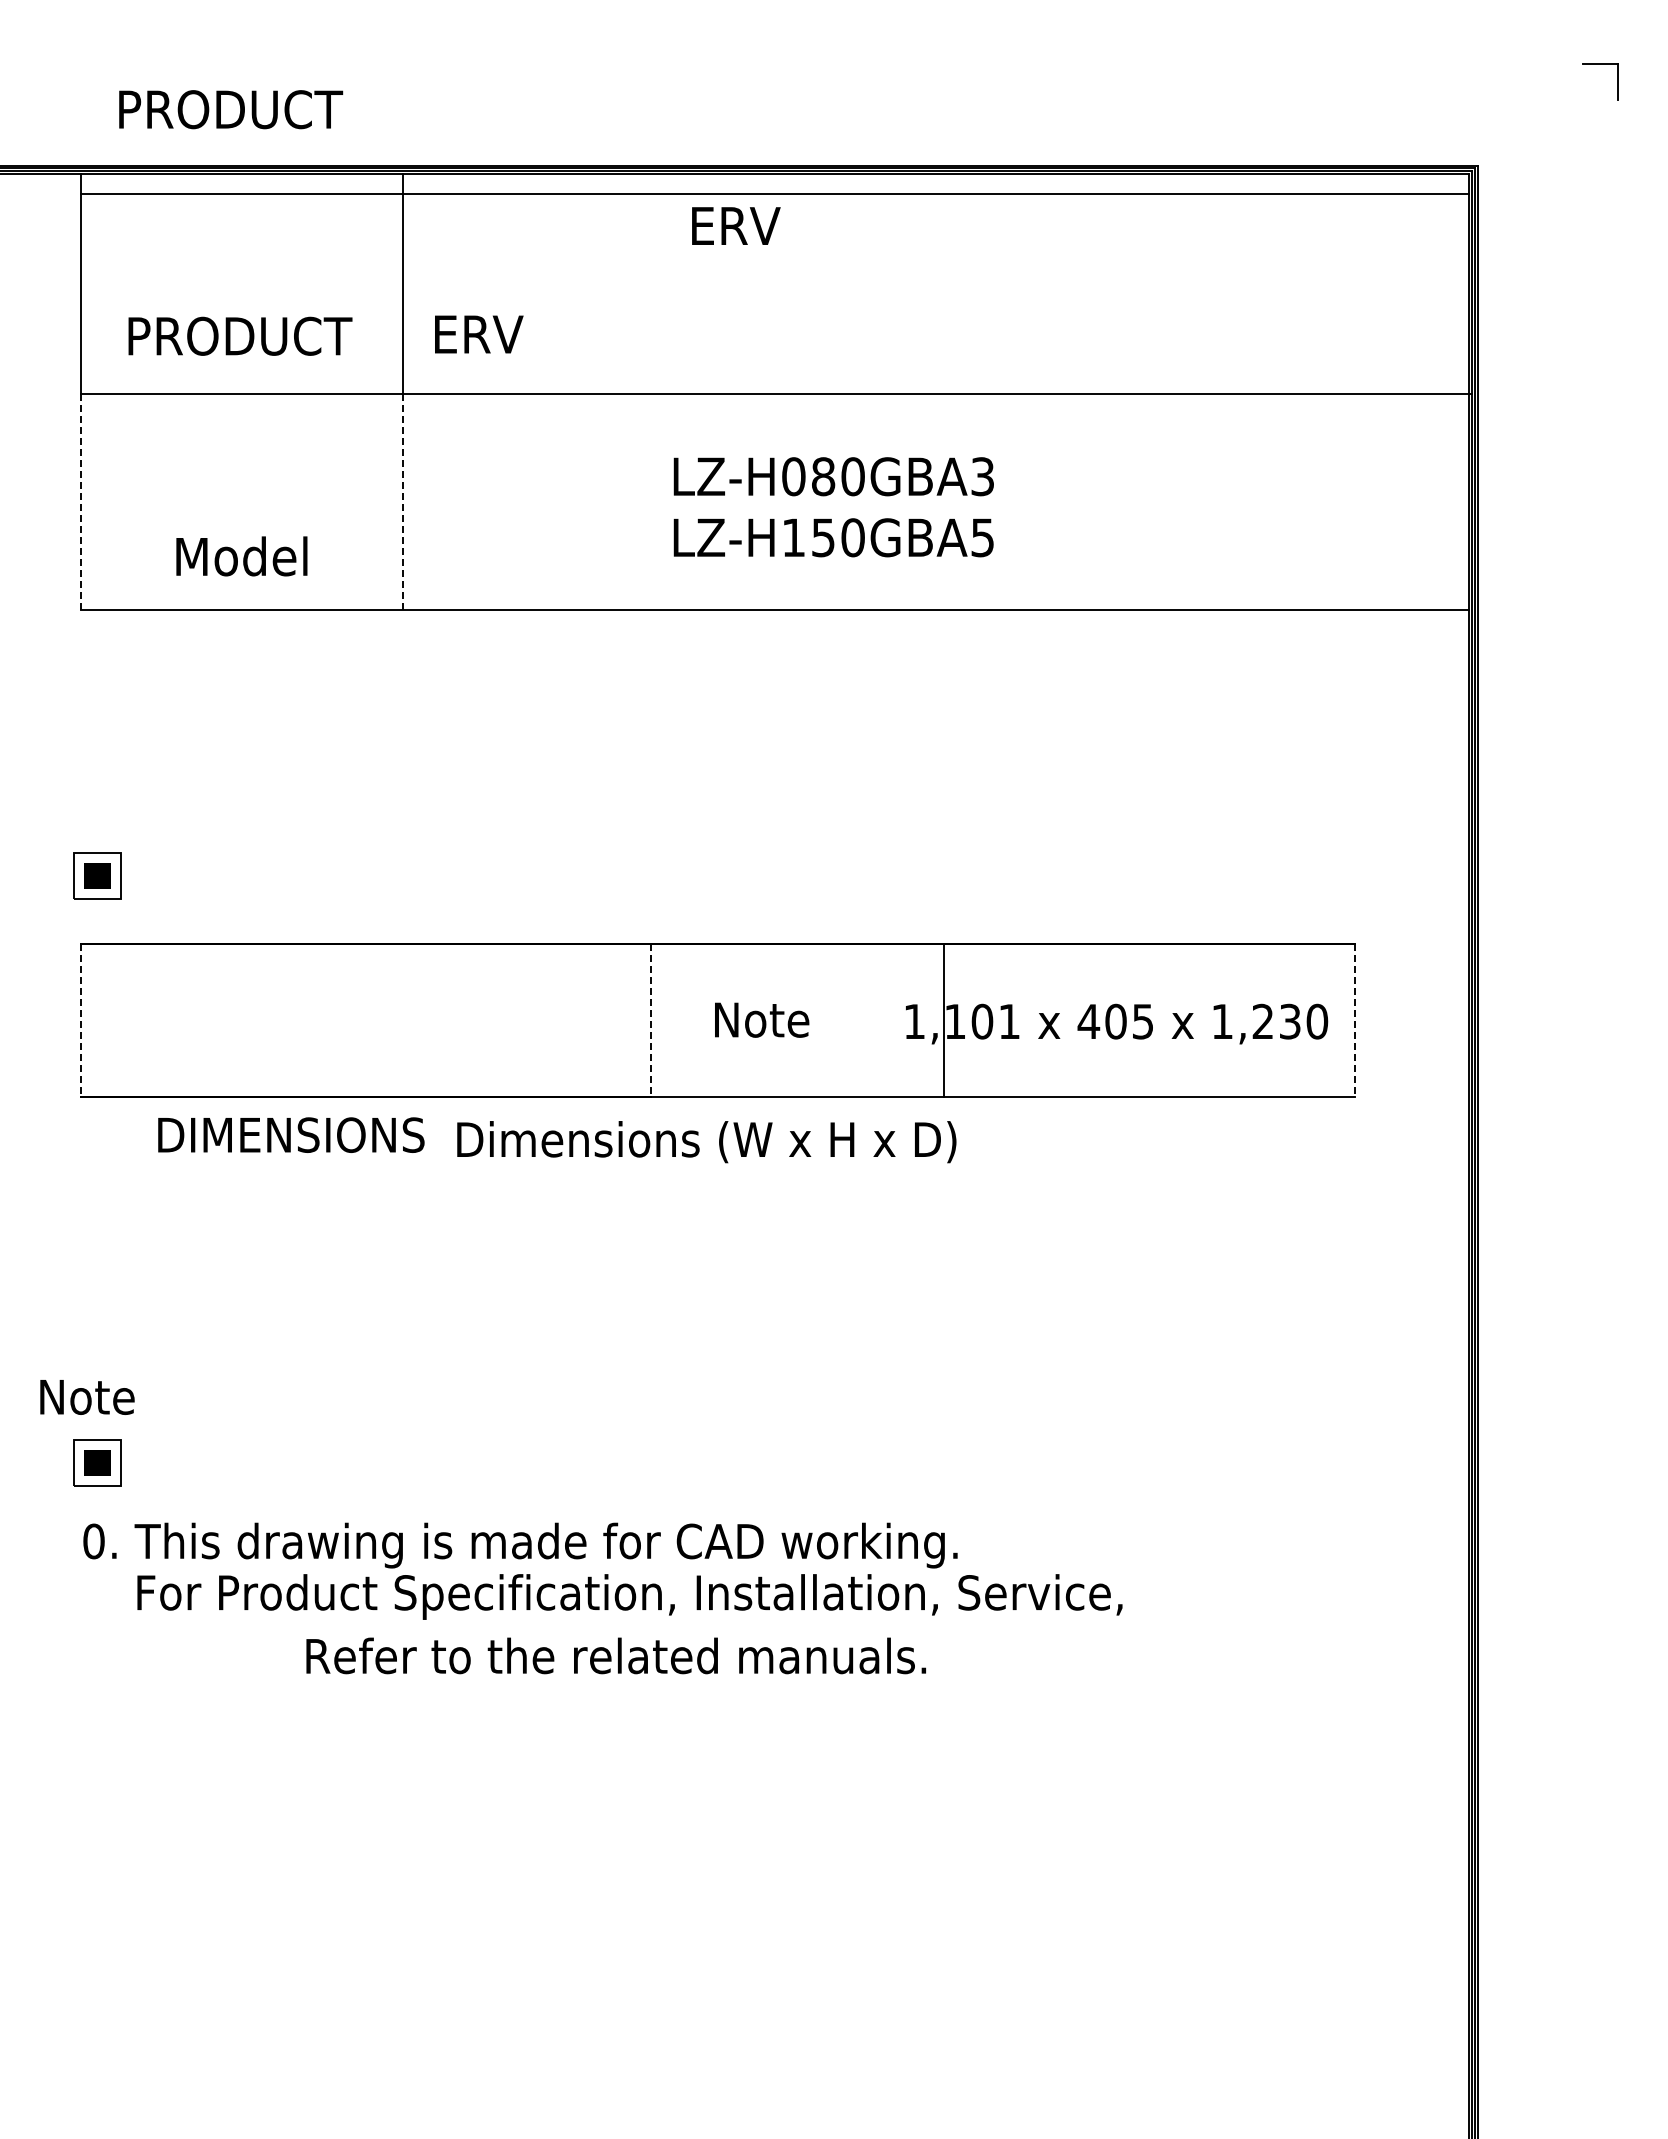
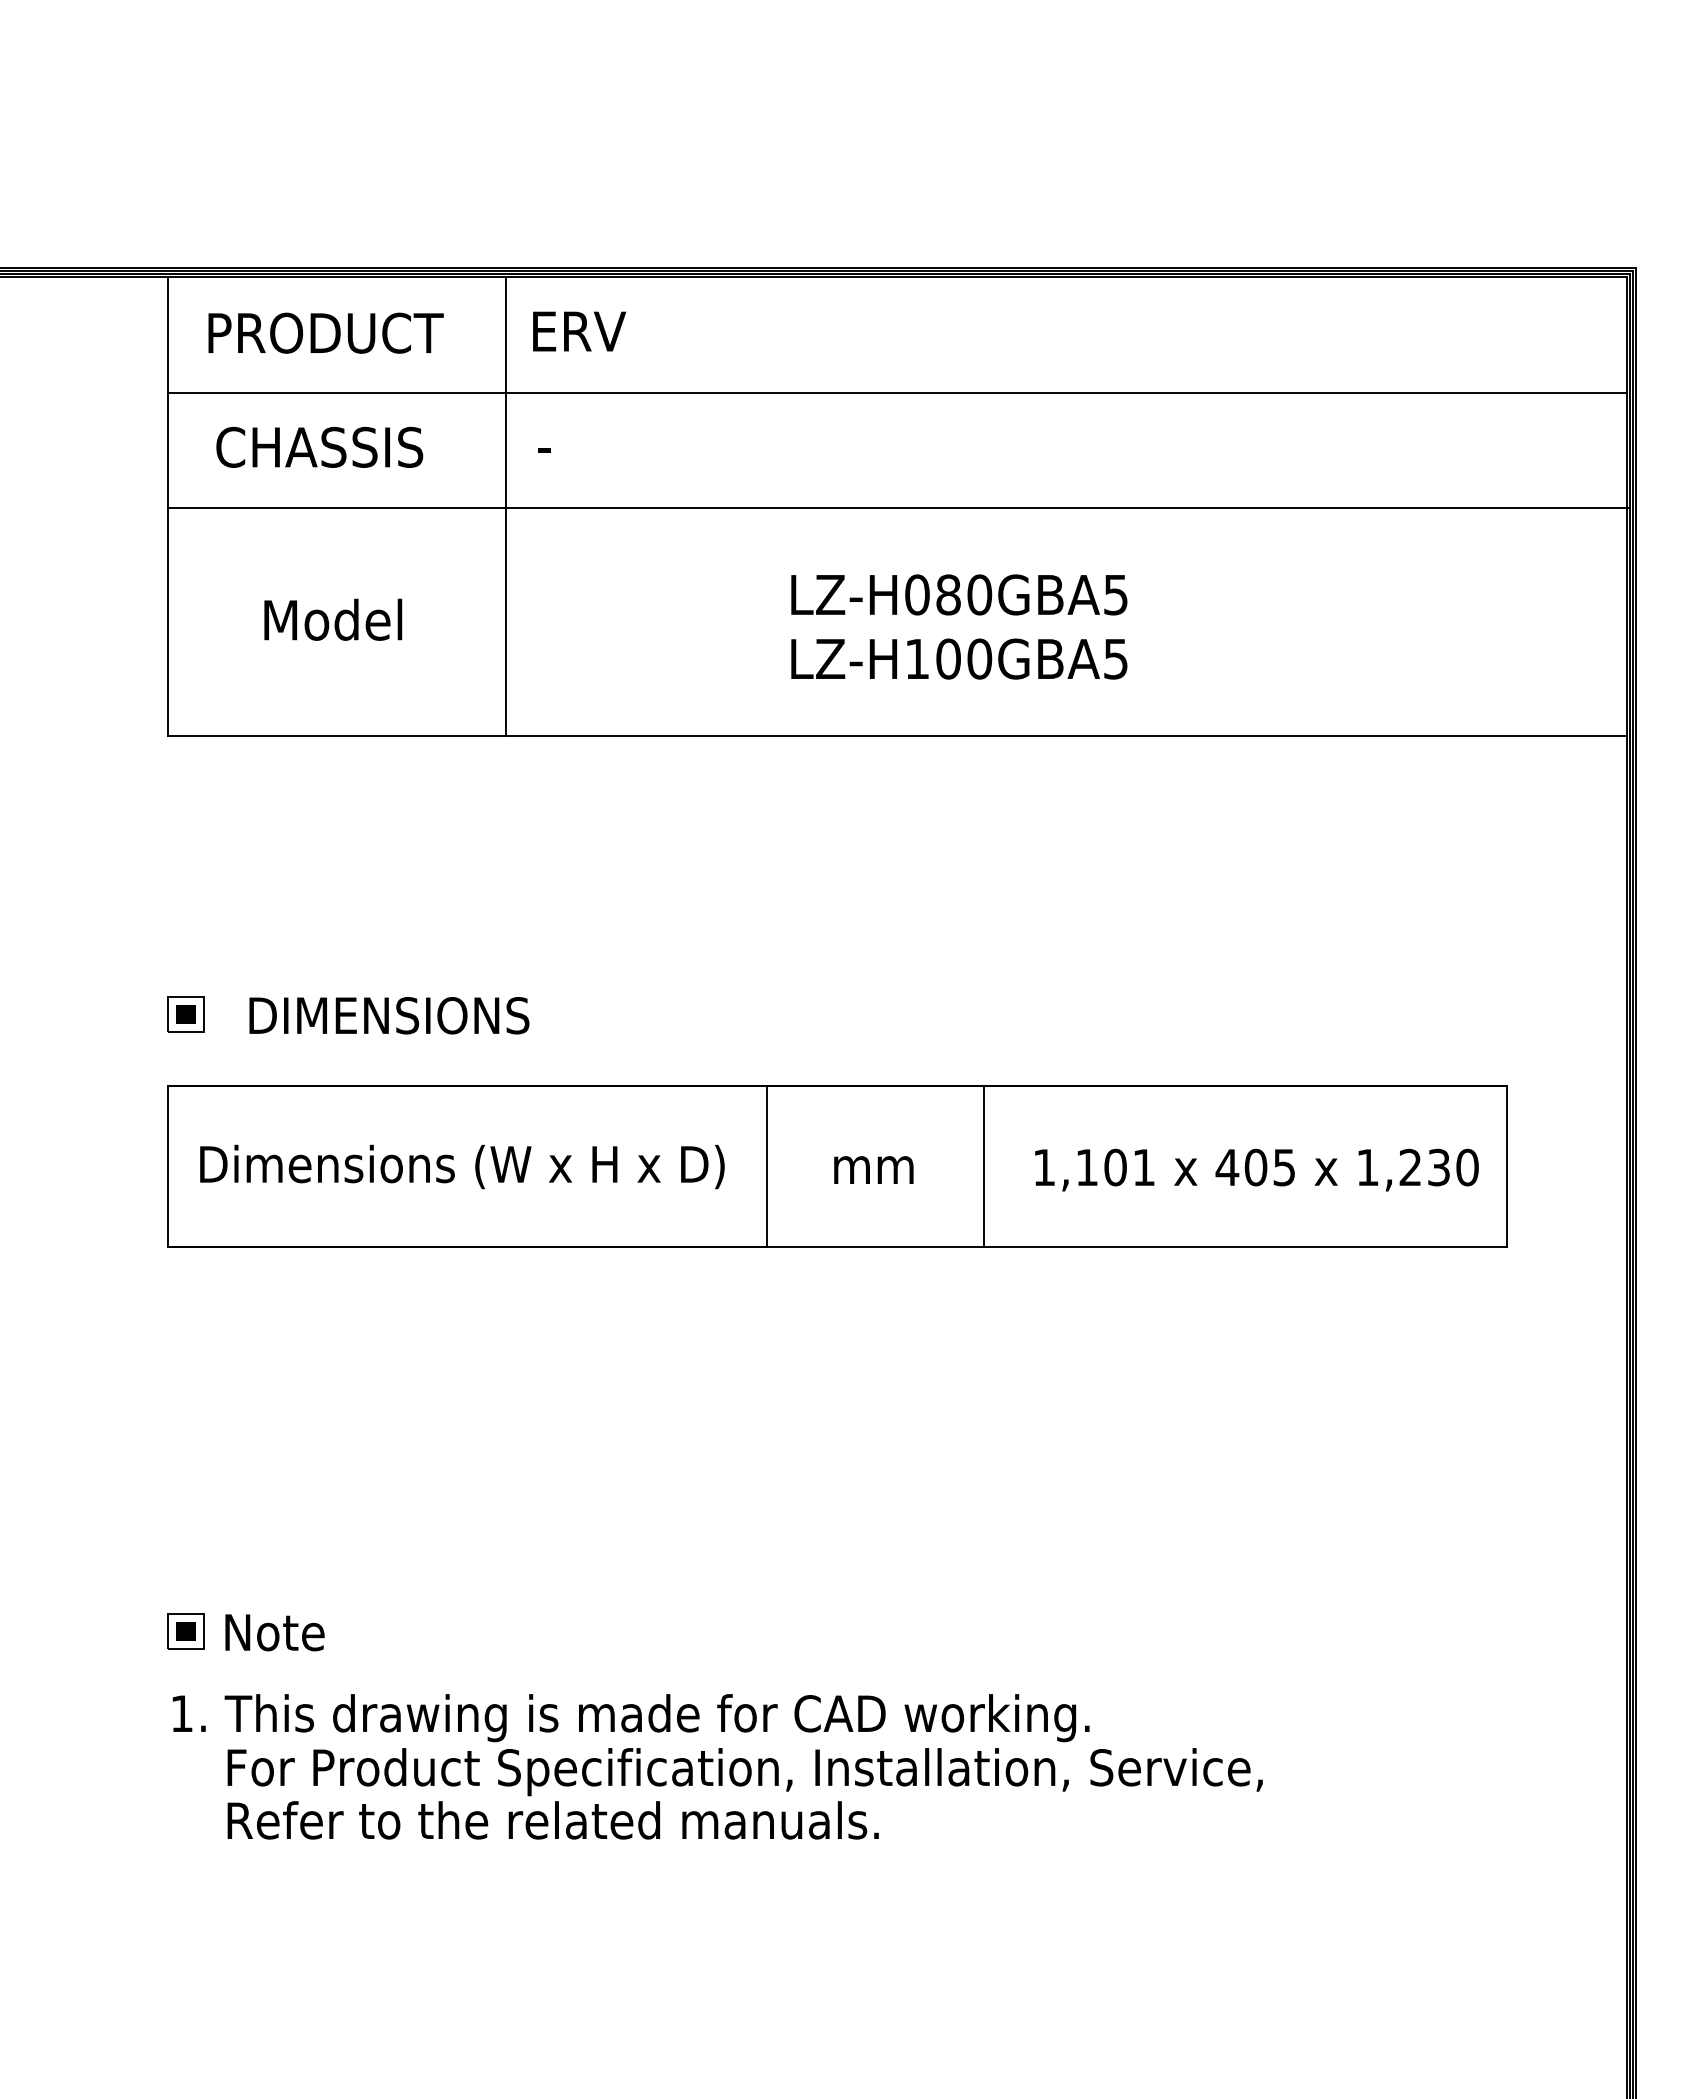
text: (231, 109) -> (326, 333), moved
line: (774, 194) -> (897, 392), moved
text: (736, 225) -> (579, 330), moved
text: (478, 334) -> (586, 445), ERV -> -
text: (239, 335) -> (334, 446), PRODUCT -> CHASSIS
text: (982, 476) -> (1115, 594), LZ-H080GBA3 -> LZ-H080GBA5
line: (80, 502) -> (167, 622), dashed -> solid
line: (402, 502) -> (506, 622), dashed -> solid
text: (823, 537) -> (948, 658), LZ-H150GBA5 -> LZ-H100GBA5
text: (241, 556) -> (332, 619), moved
part: (97, 876) -> (185, 1015), size x0.71
text: (761, 1019) -> (883, 1165), Note -> mm
line: (80, 1020) -> (167, 1166), dashed -> solid
line: (650, 1020) -> (766, 1166), dashed -> solid
line: (943, 1020) -> (984, 1166), moved
line: (1355, 1020) -> (1507, 1166), dashed -> solid
text: (291, 1134) -> (389, 1015), moved
text: (706, 1142) -> (462, 1167), moved
text: (87, 1397) -> (275, 1632), moved
part: (97, 1463) -> (185, 1631), size x0.71
text: (93, 1541) -> (181, 1713), 0. -> 1.
text: (615, 1655) -> (552, 1819), moved

